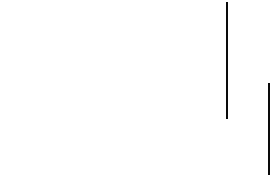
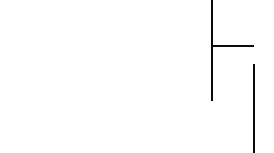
line: (247, 64) -> (232, 45), added

